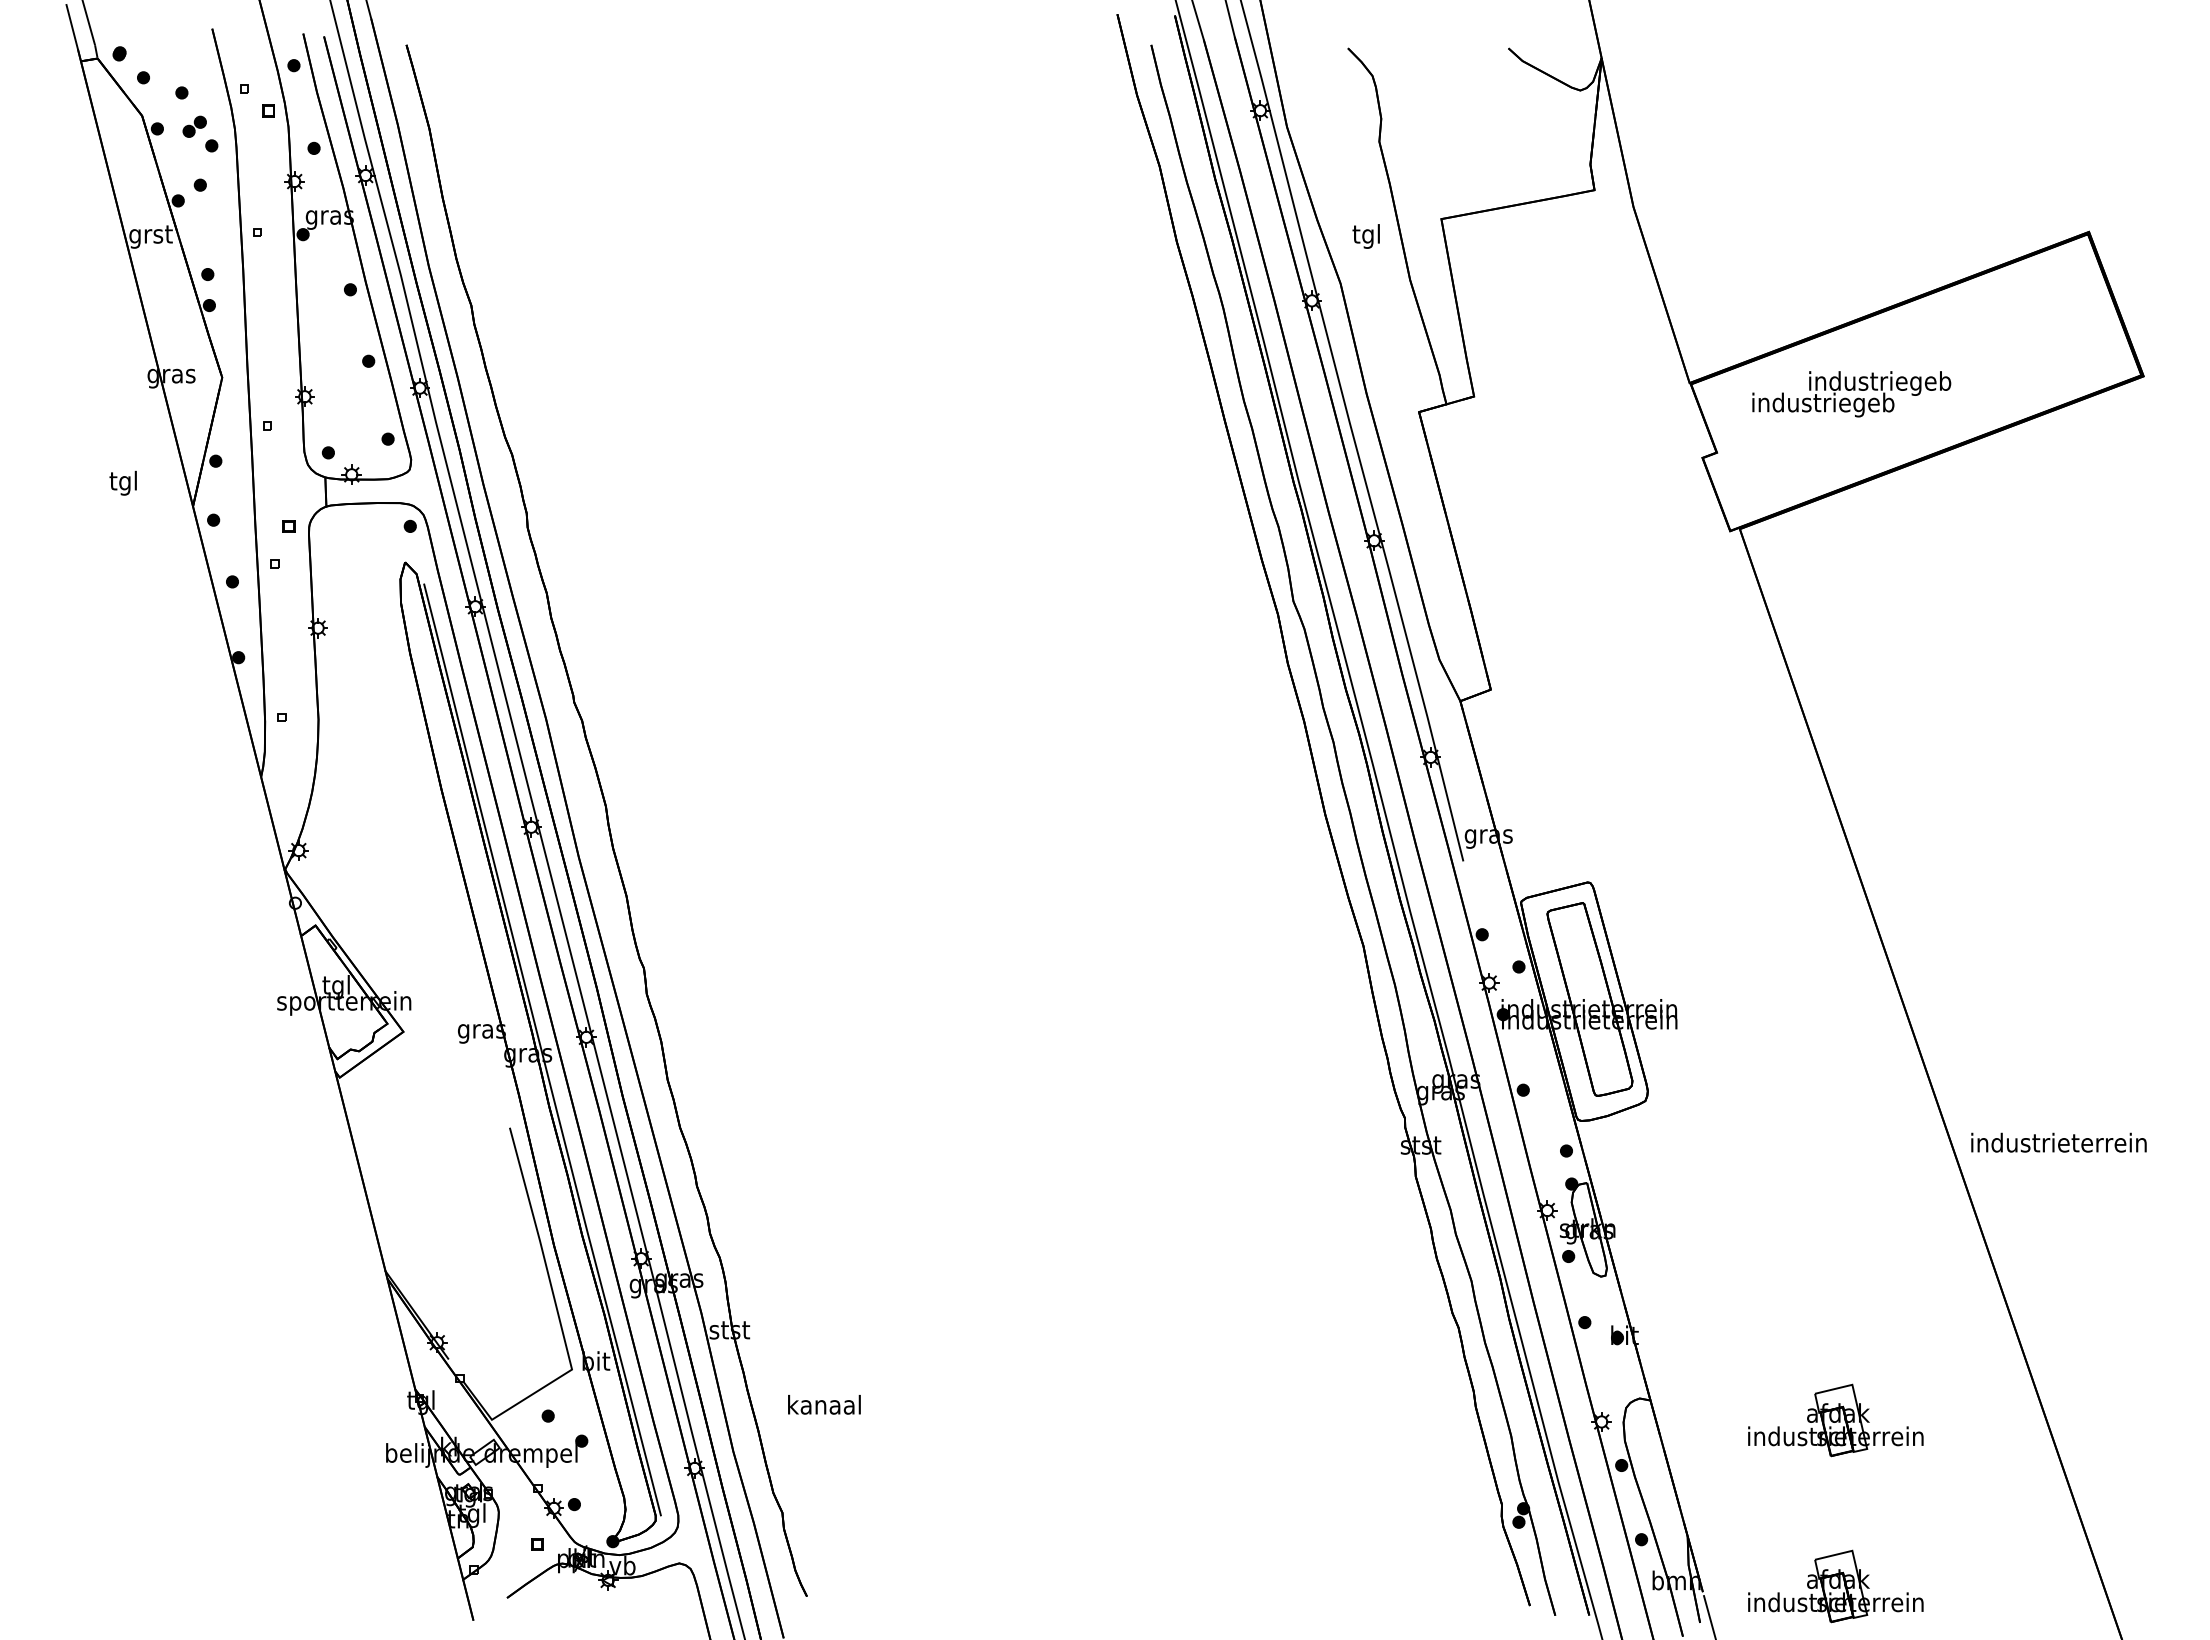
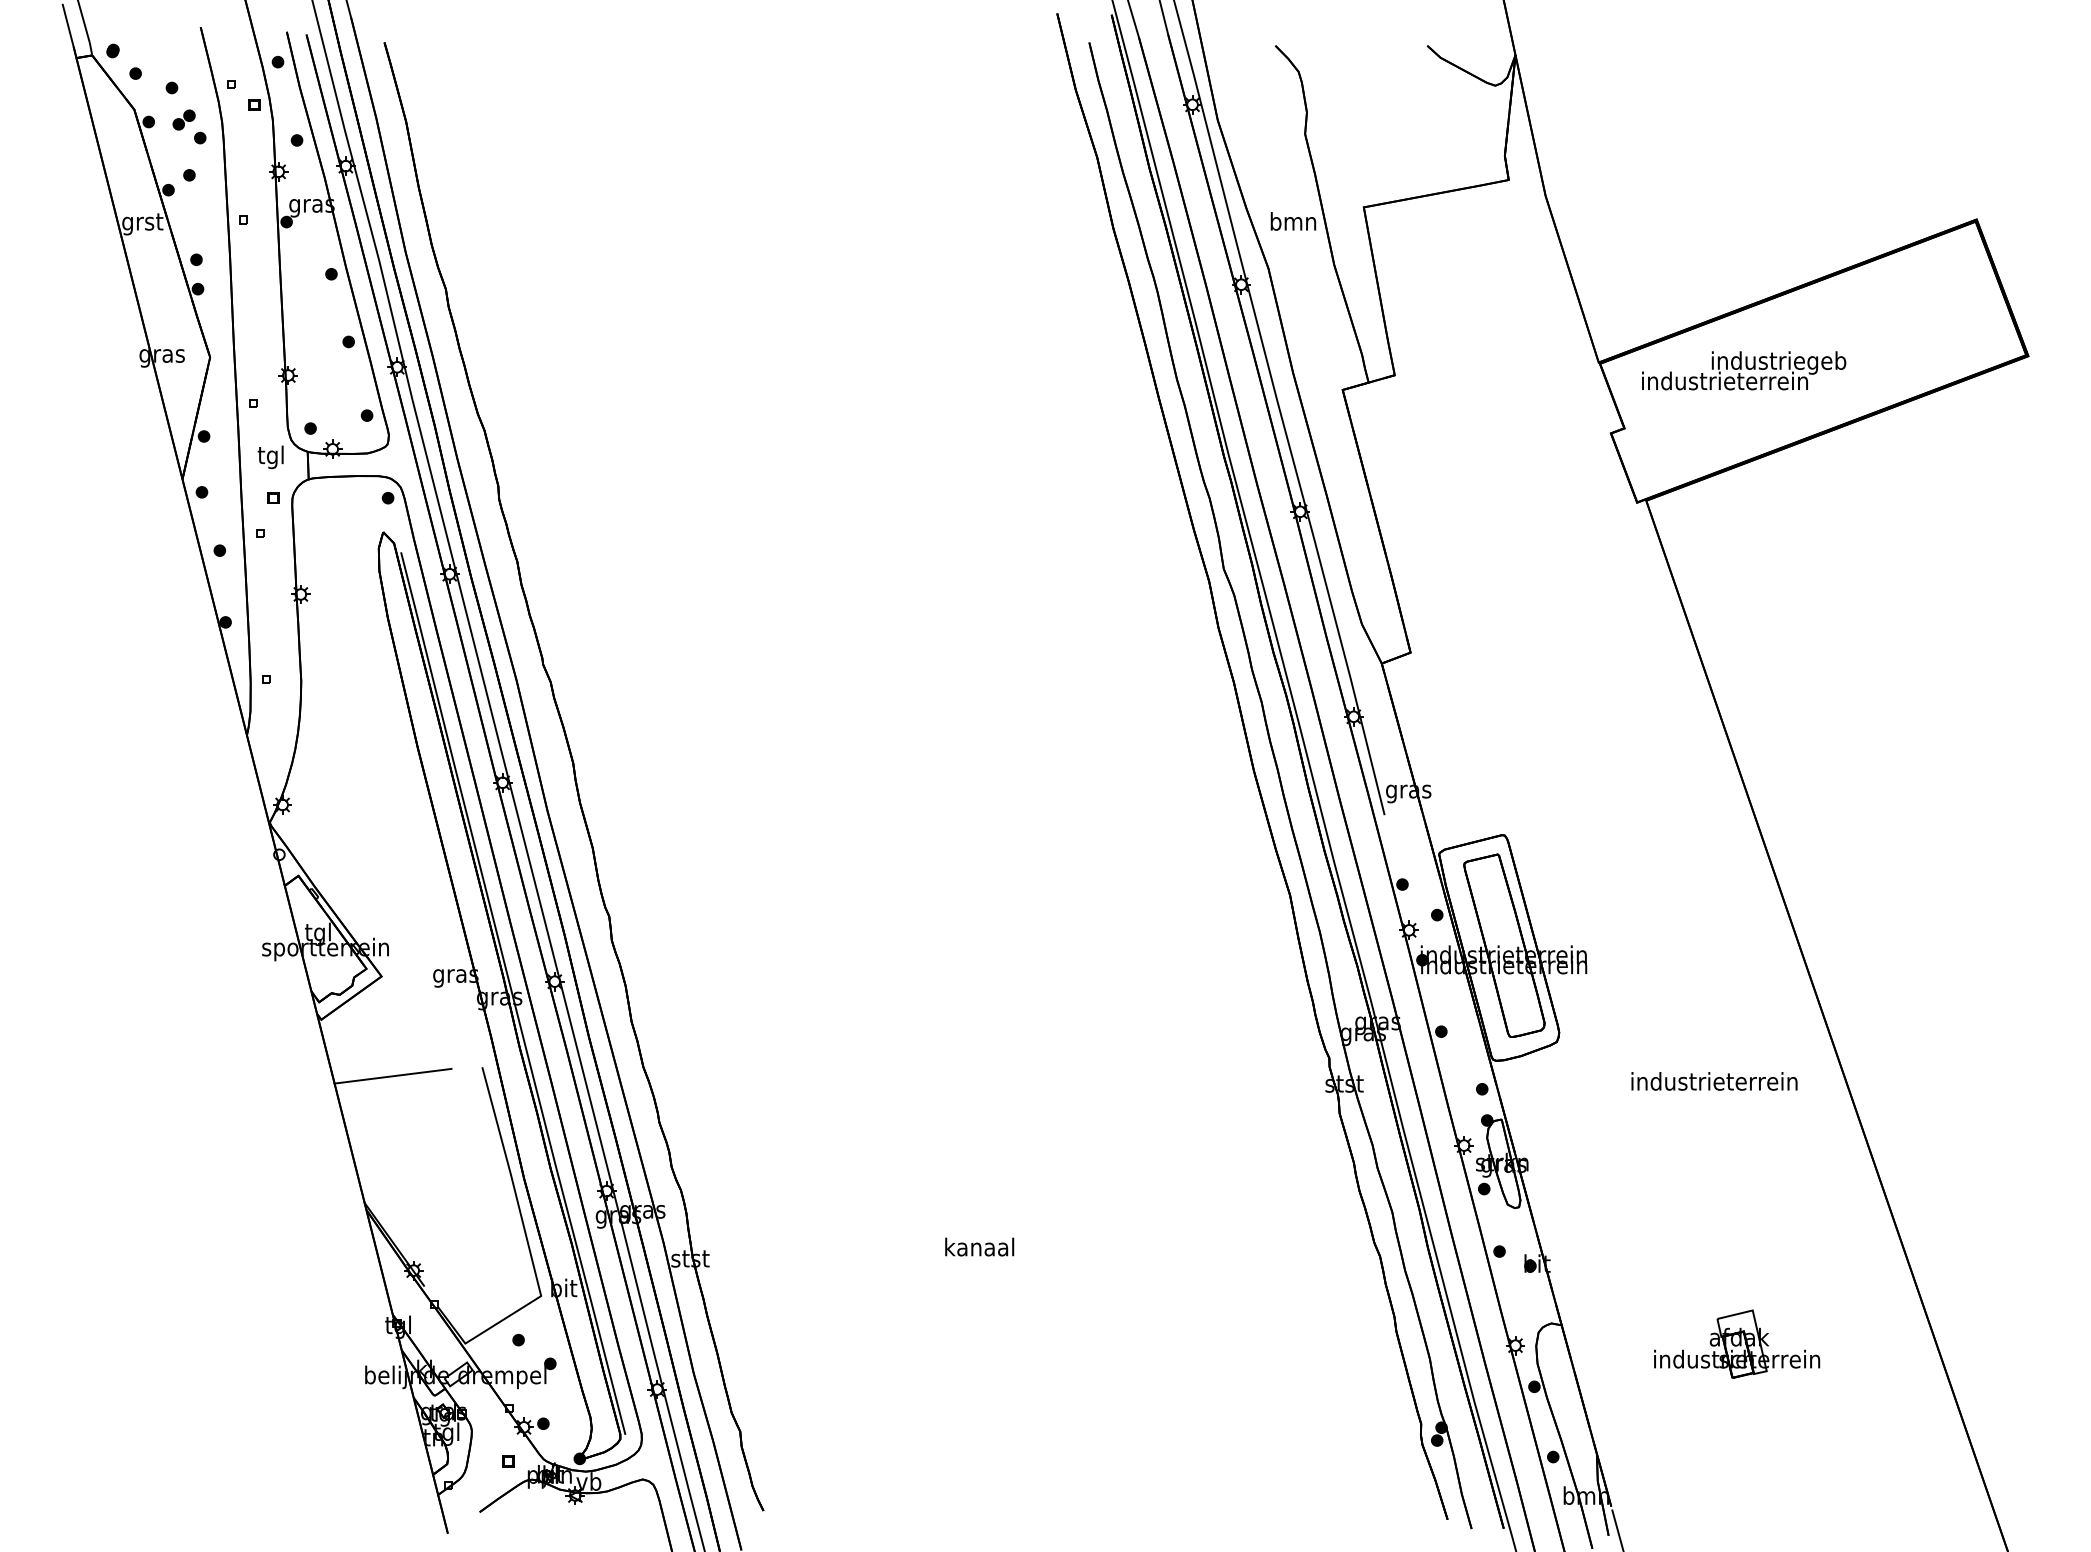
text: (1366, 236) -> (1292, 223), tgl -> bmn
text: (1822, 404) -> (1724, 382), industriegeb -> industrieterrein
text: (122, 482) -> (270, 456), moved
line: (415, 1137) -> (393, 1076), added
text: (2058, 1142) -> (1714, 1081), moved
text: (824, 1404) -> (979, 1246), moved
part: (1835, 1586) -> (1736, 1501), removed

